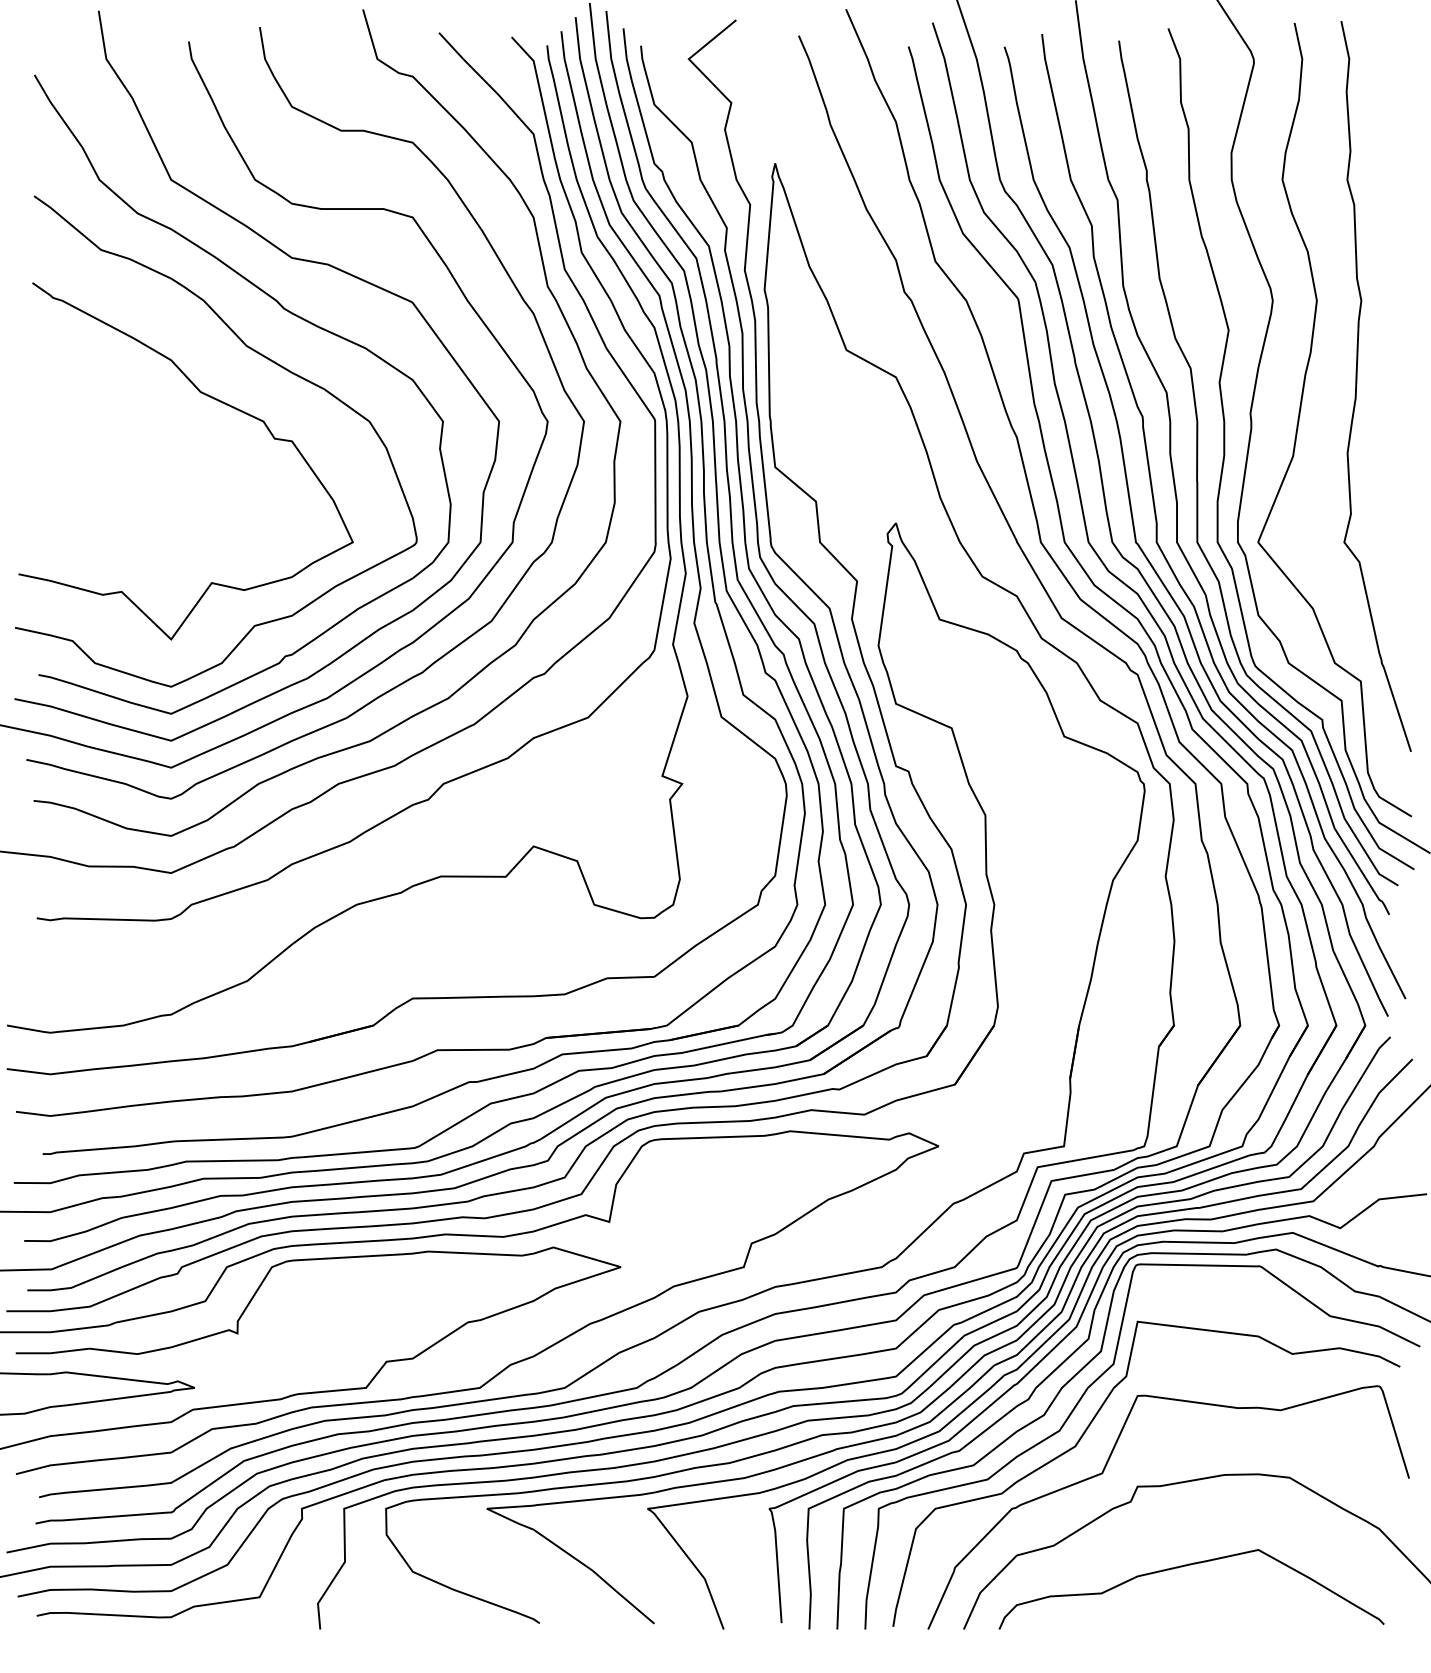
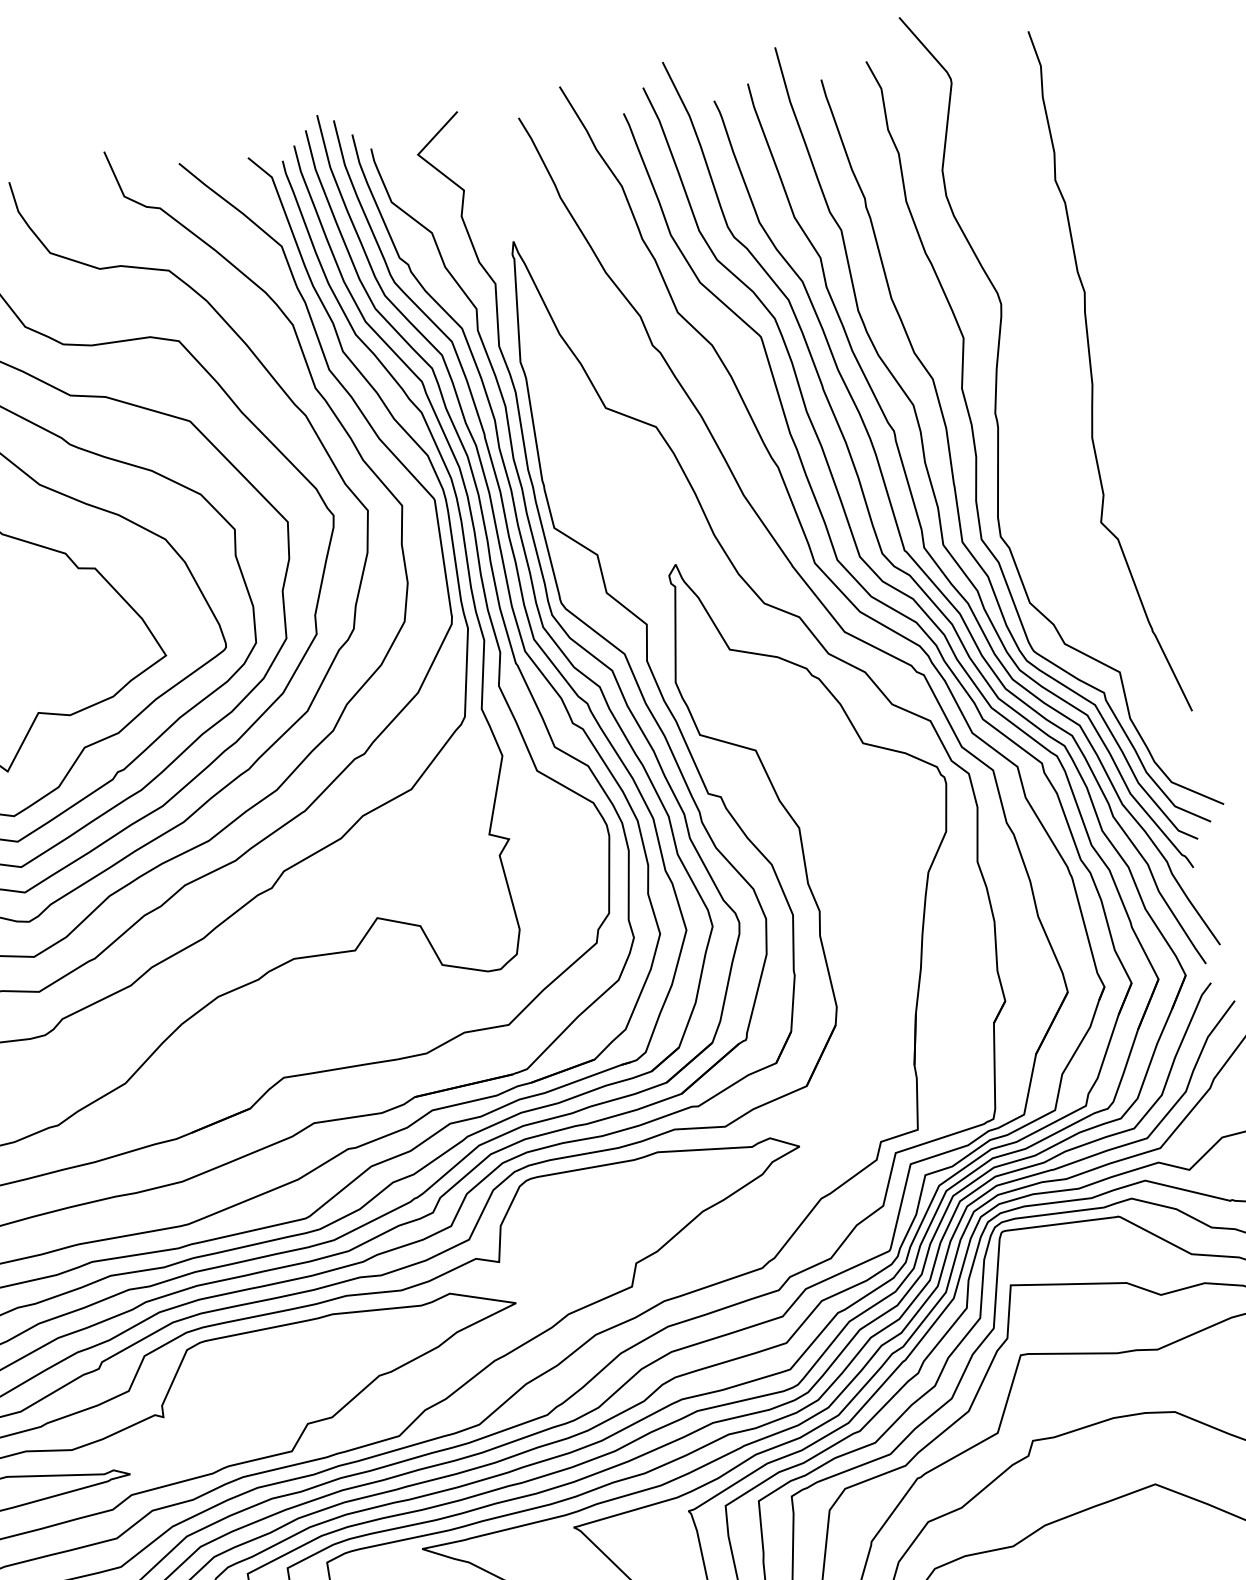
curve: (1300, 415) -> (1042, 408), removed

